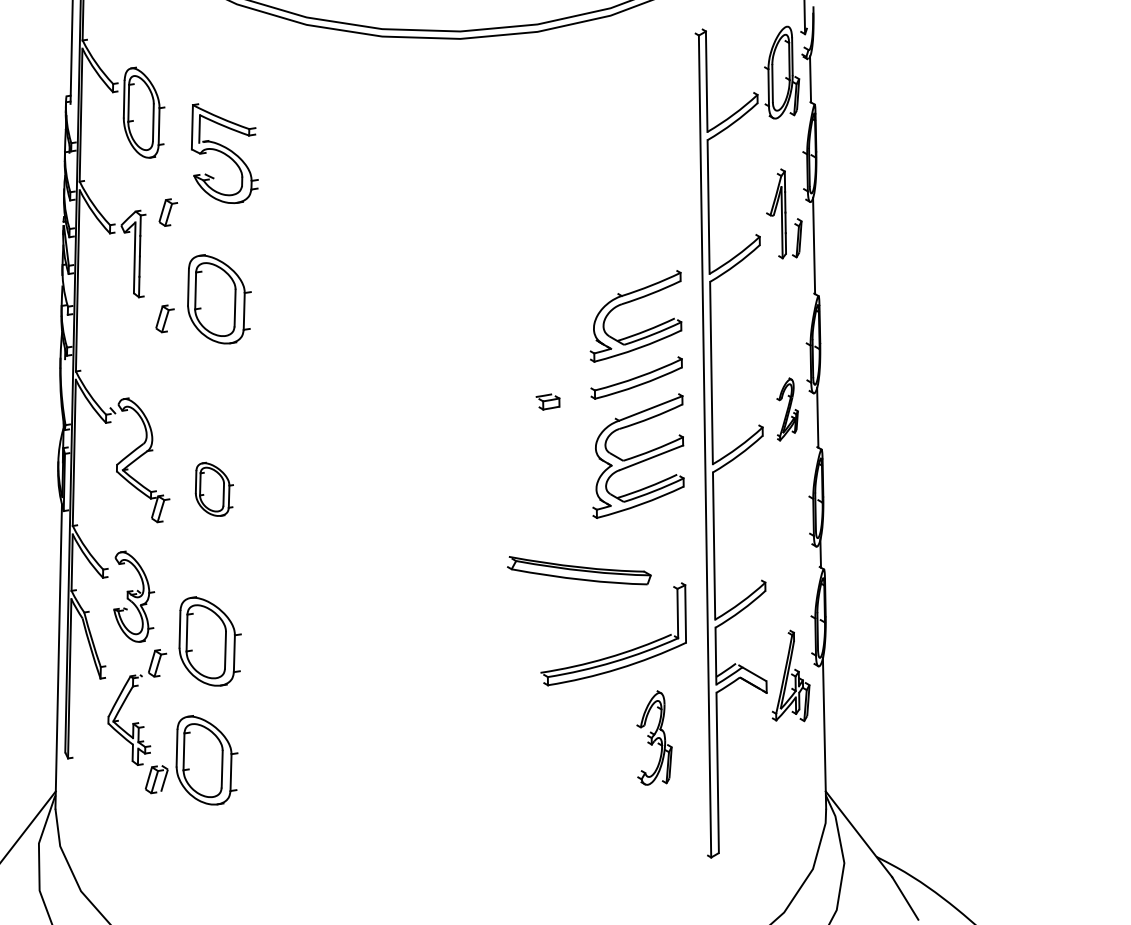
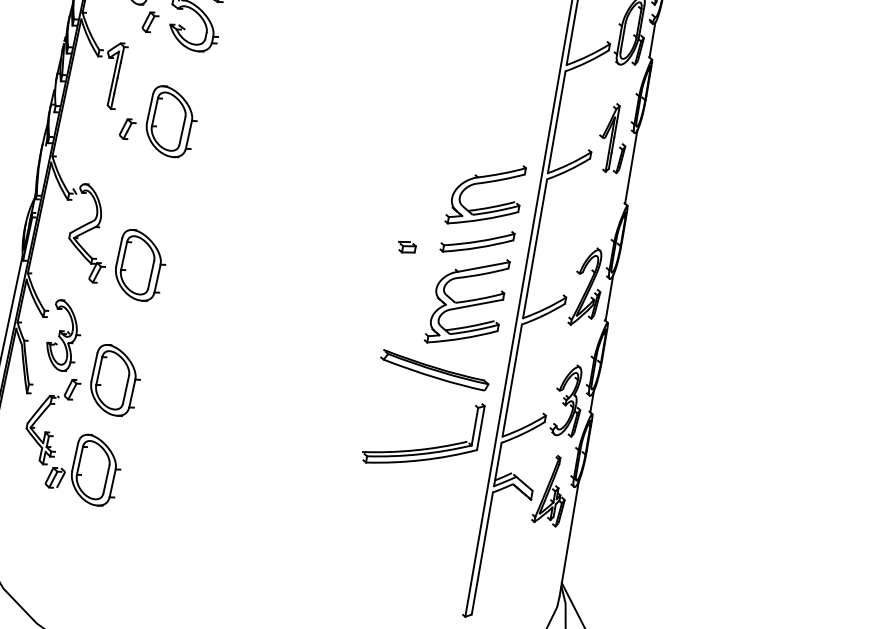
part: (168, 212) -> (150, 22), moved
part: (787, 409) -> (587, 287), size x1.67
part: (214, 489) -> (140, 265), size x1.67
part: (579, 570) -> (435, 370), moved
part: (654, 737) -> (568, 400), moved

